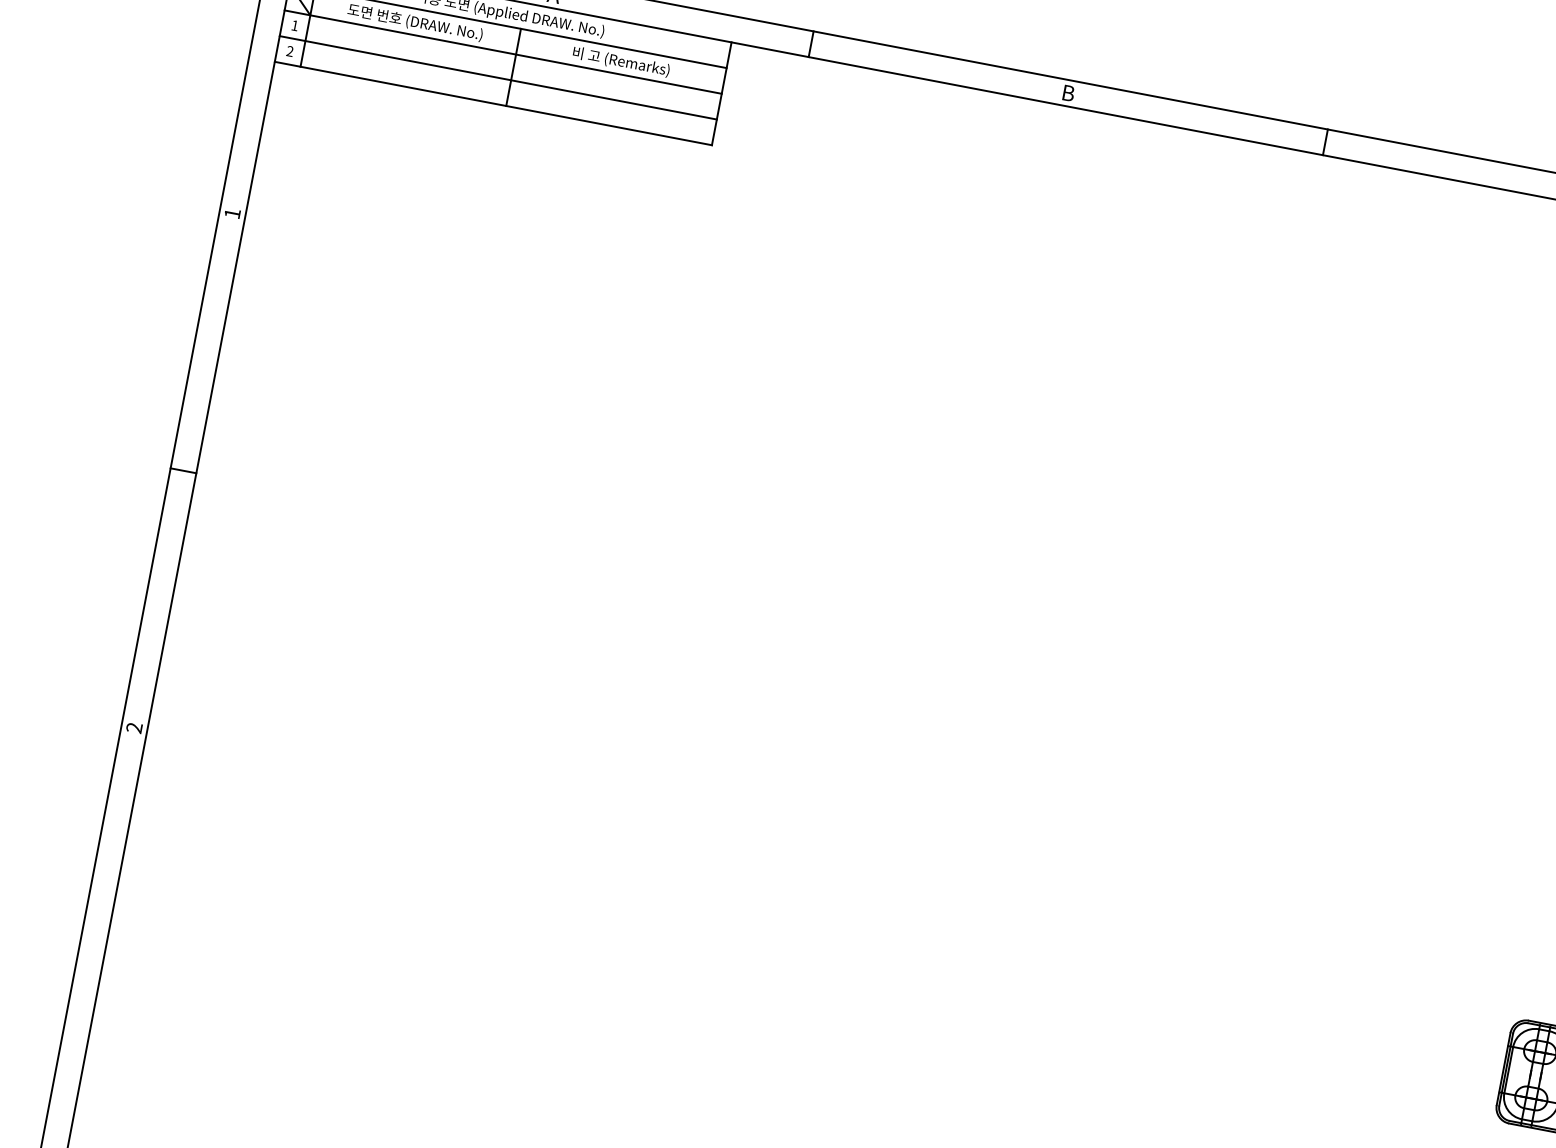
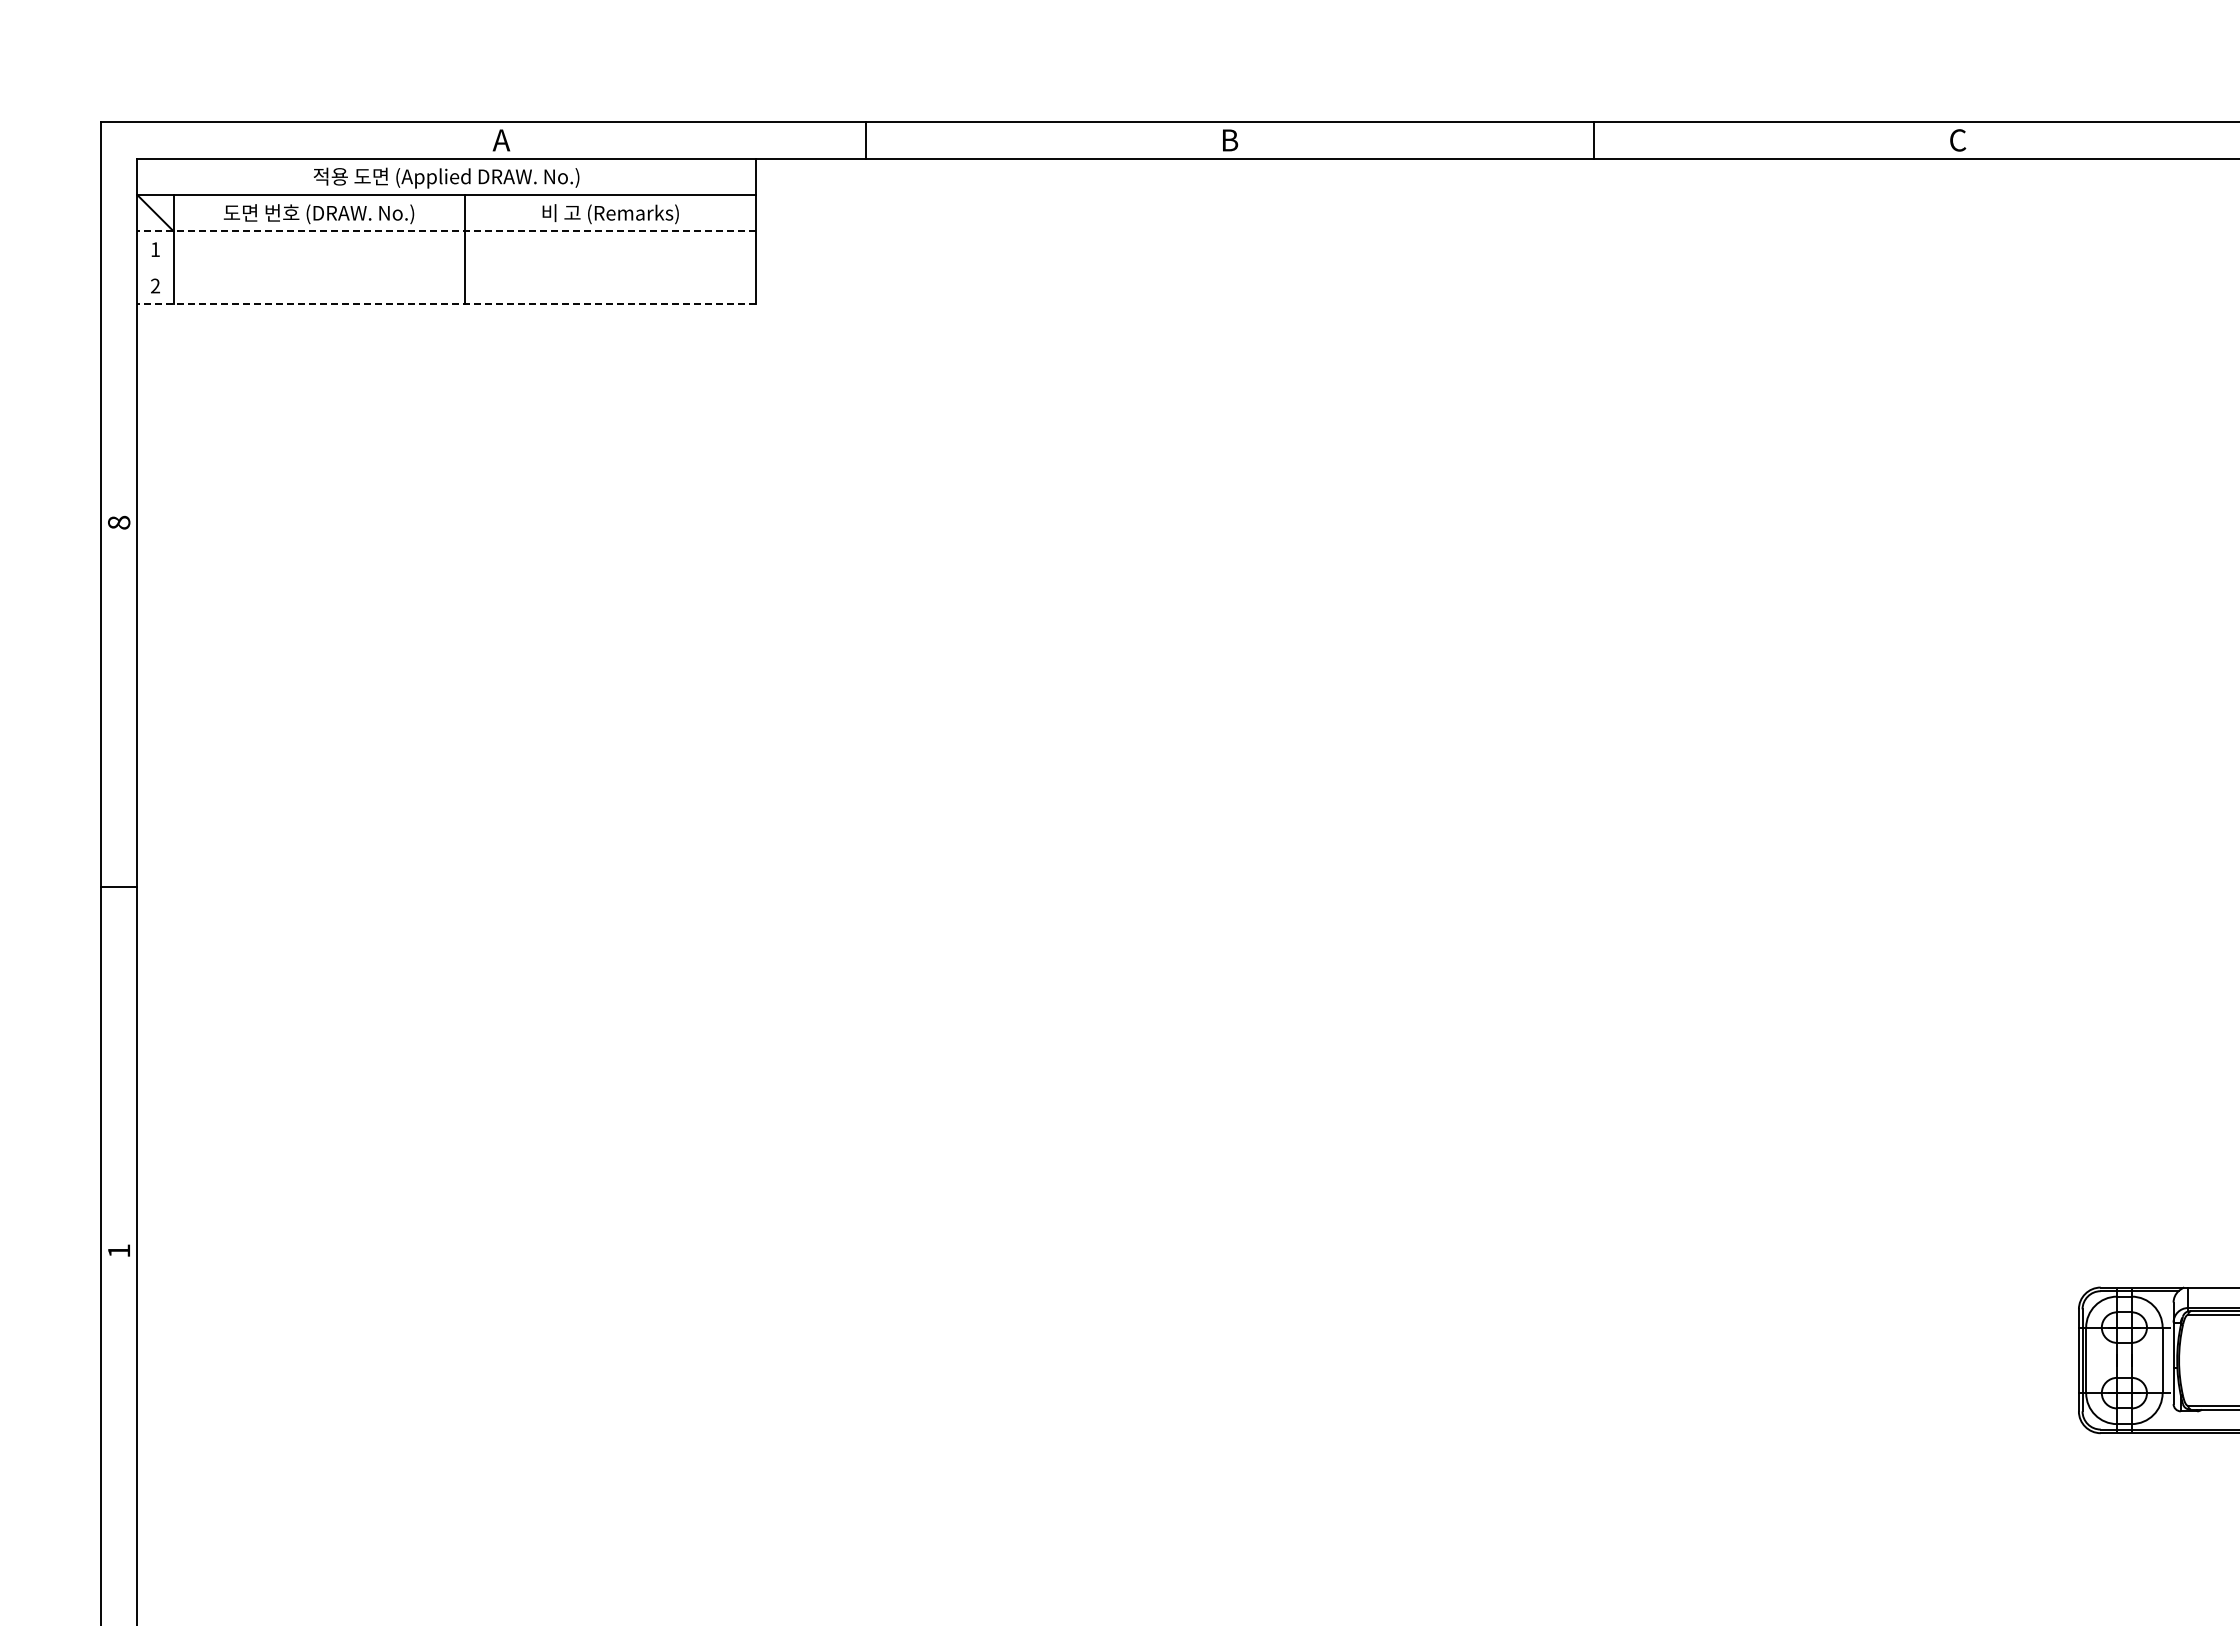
line: (502, 52) -> (446, 231), solid -> dashed
line: (498, 77) -> (446, 267), removed
line: (493, 103) -> (446, 304), solid -> dashed
text: (232, 213) -> (119, 522), 1 -> 8
text: (134, 727) -> (118, 1250), 2 -> 1

